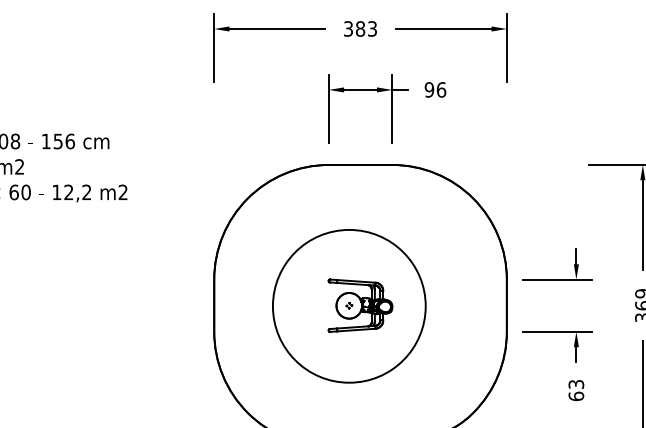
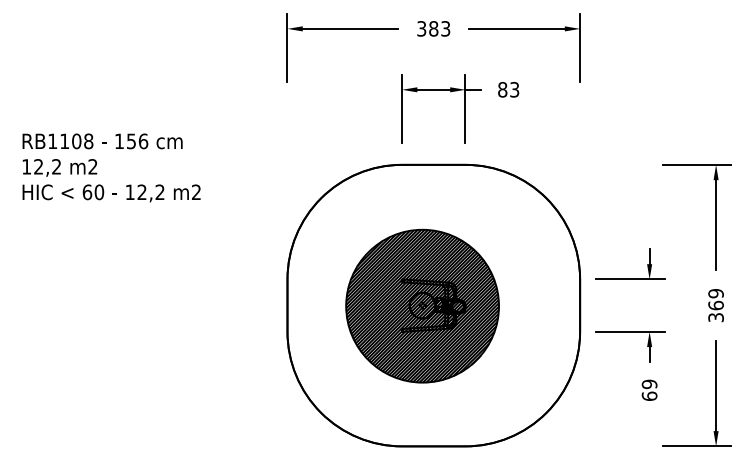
text: (435, 89) -> (508, 89), 96 -> 83
hatch: (349, 305) -> (422, 305), added
text: (576, 384) -> (649, 384), 63 -> 69

